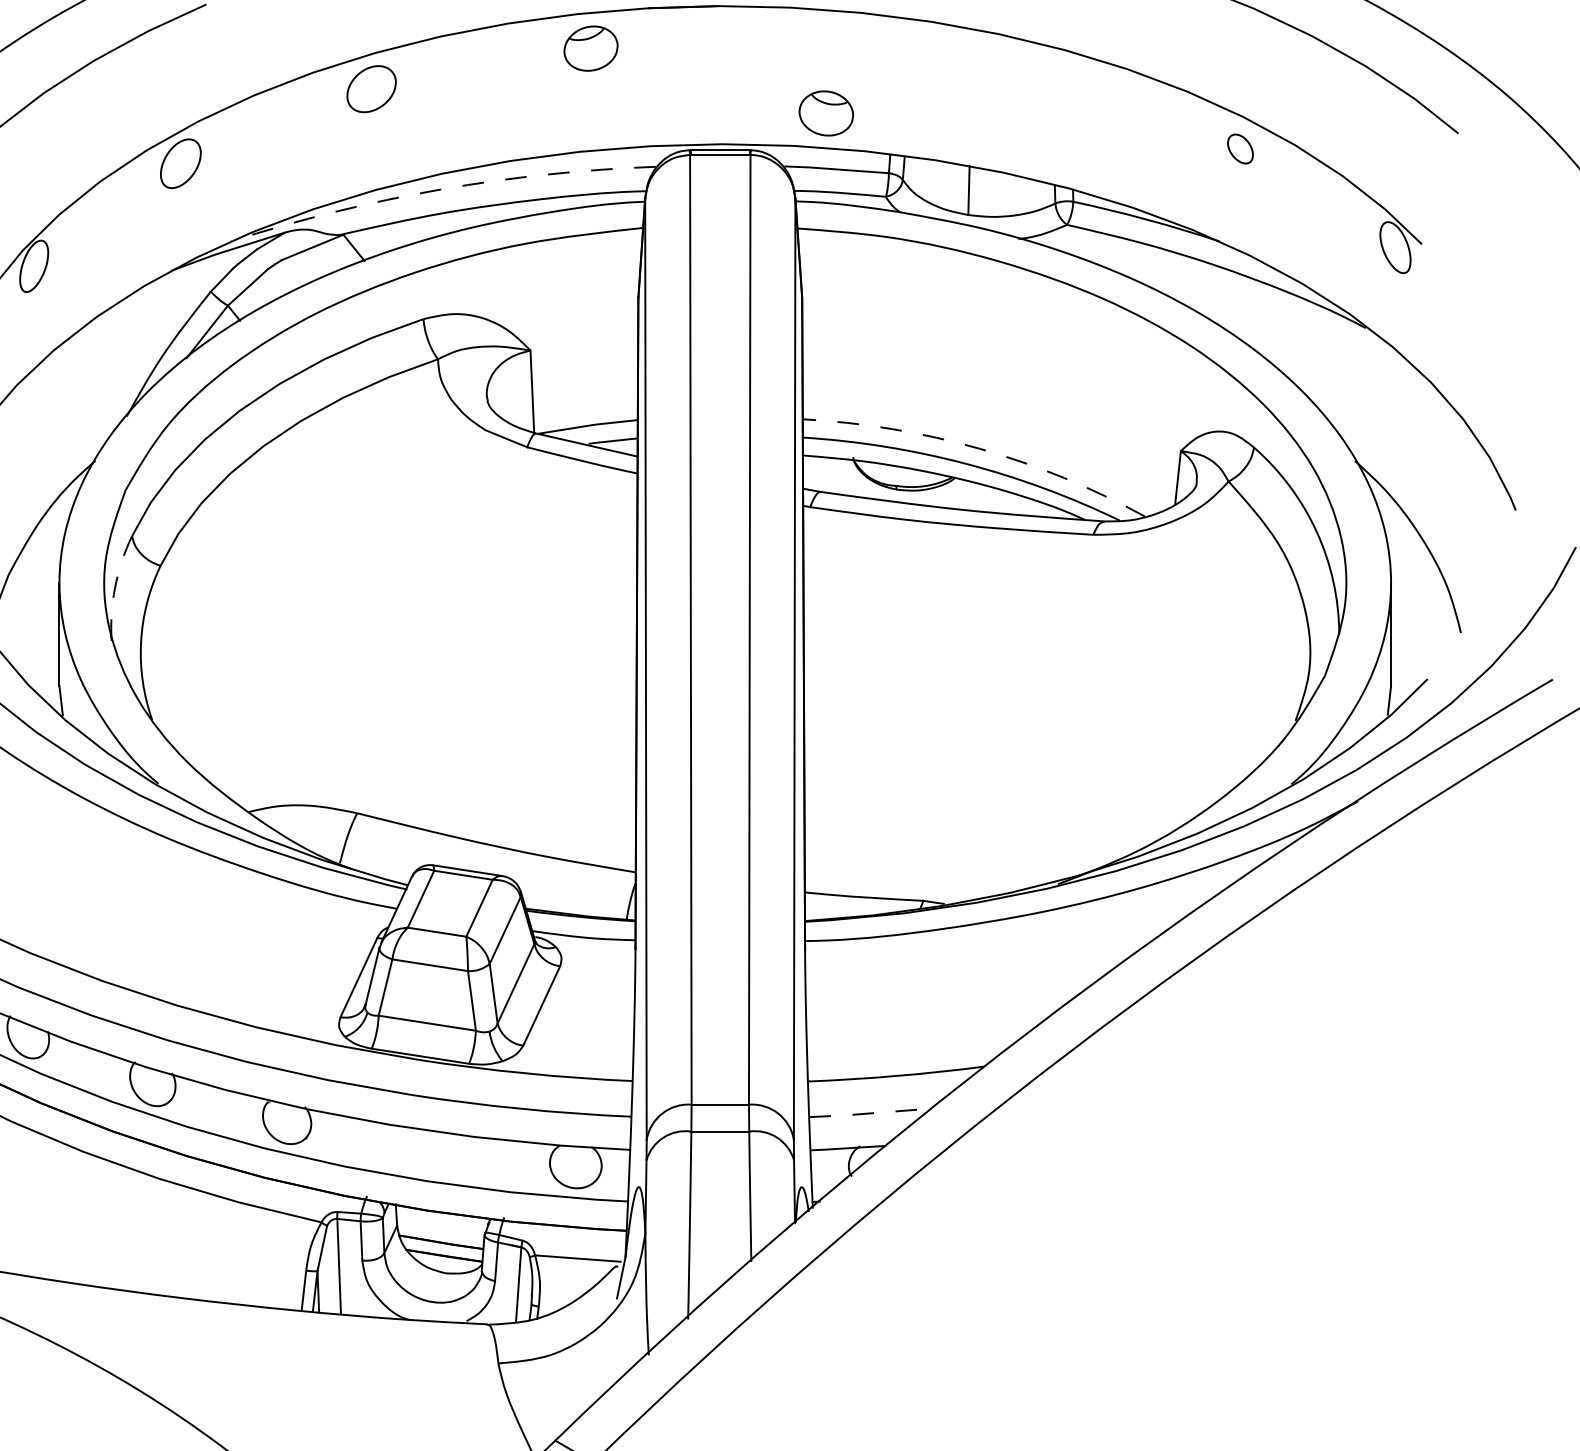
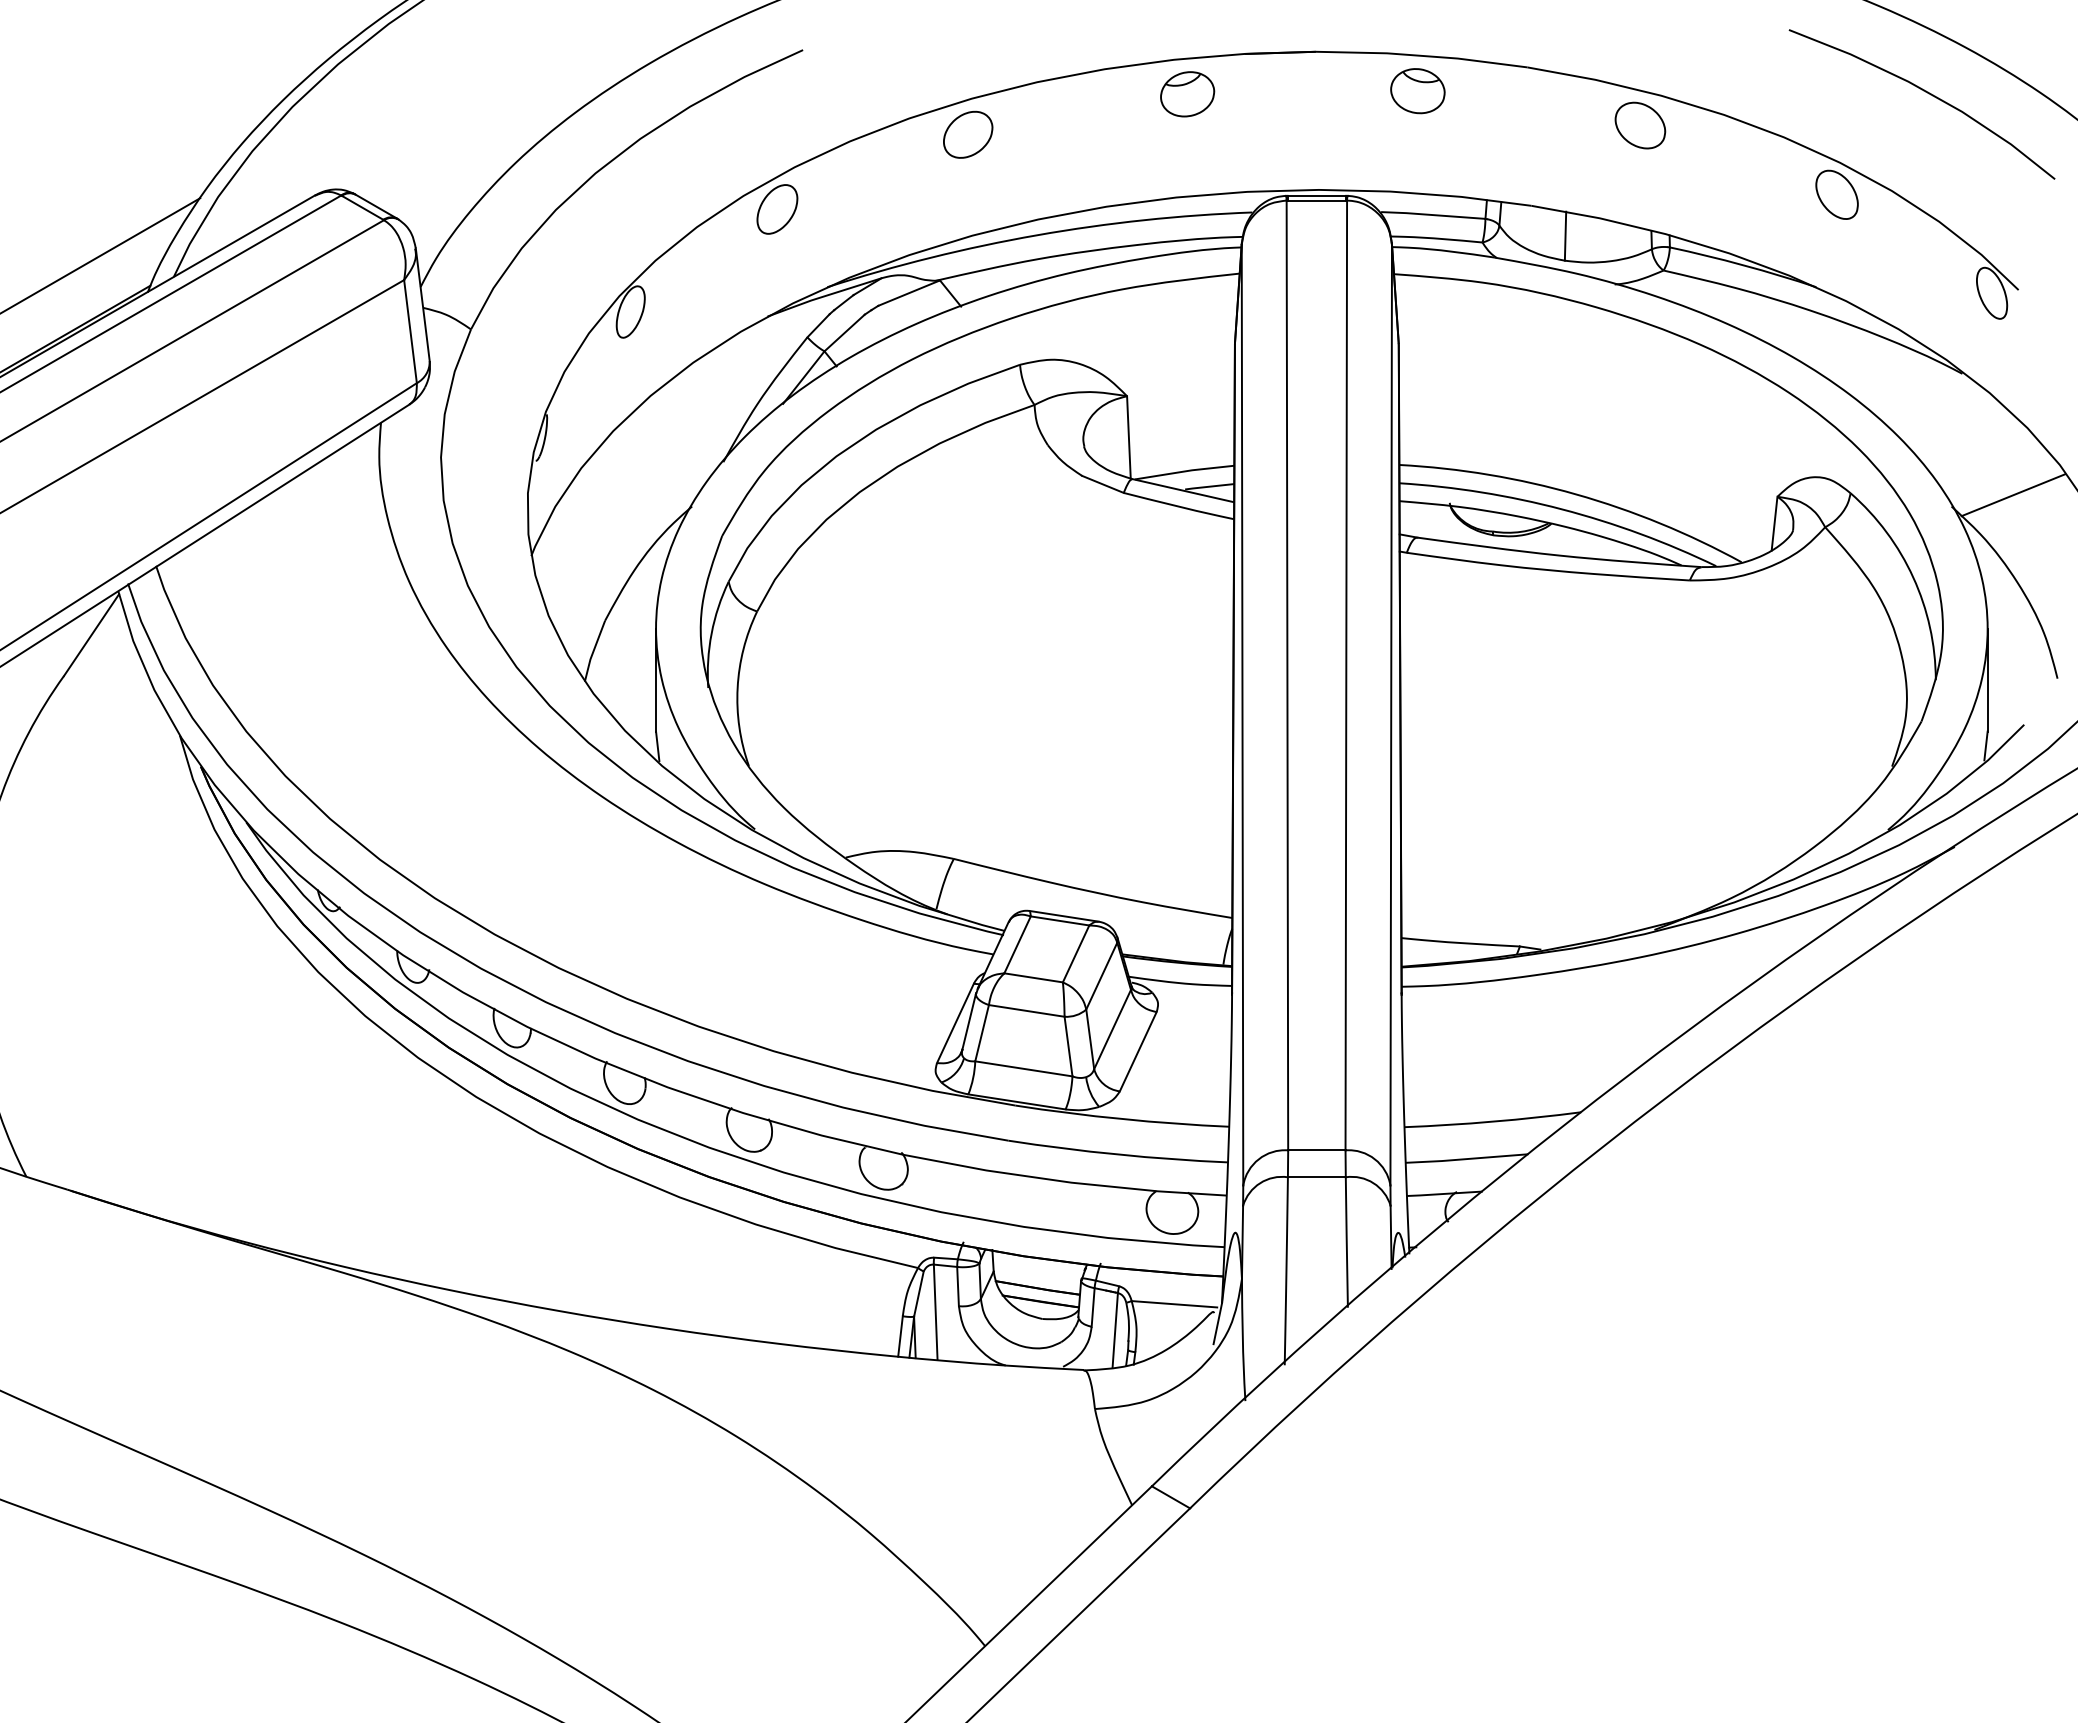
part: (1043, 79) -> (1640, 125), added
part: (825, 113) -> (1417, 91), moved
part: (1239, 148) -> (1836, 194), size x1.67
arc: (440, 189) -> (1037, 235), dashed -> solid
arc: (979, 448) -> (1576, 494), dashed -> solid
line: (1416, 449) -> (2013, 495), added
arc: (114, 587) -> (711, 633), dashed -> solid
line: (870, 1113) -> (1467, 1159), dashed -> solid

